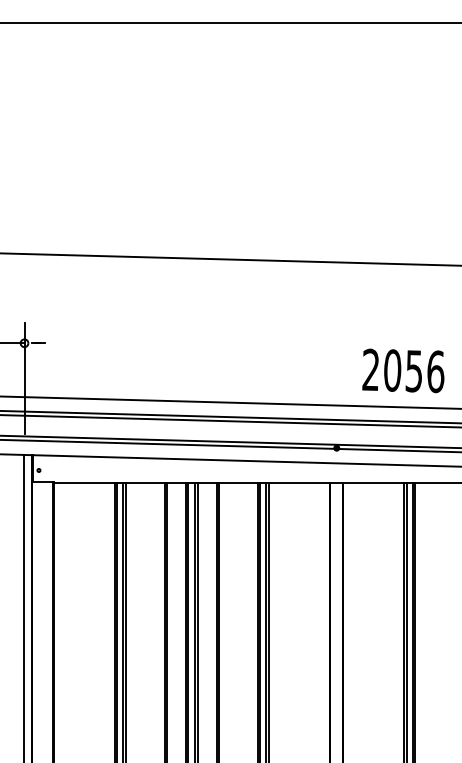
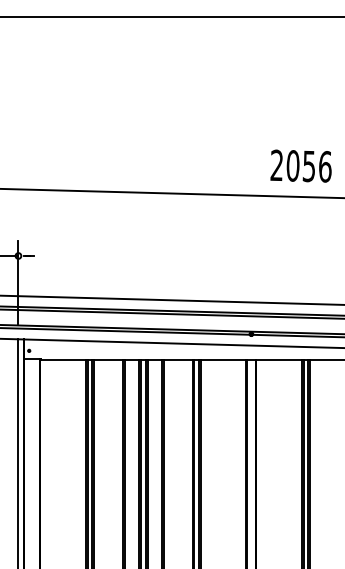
text: (403, 370) -> (301, 165), moved

